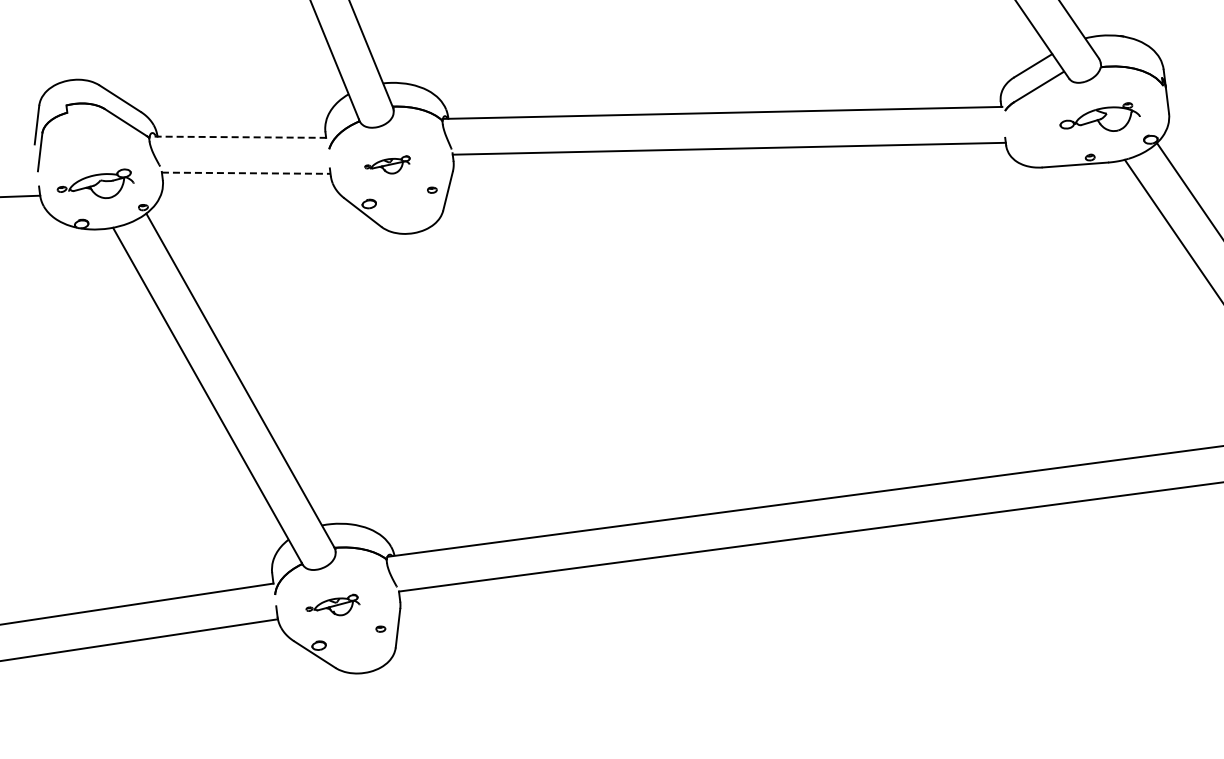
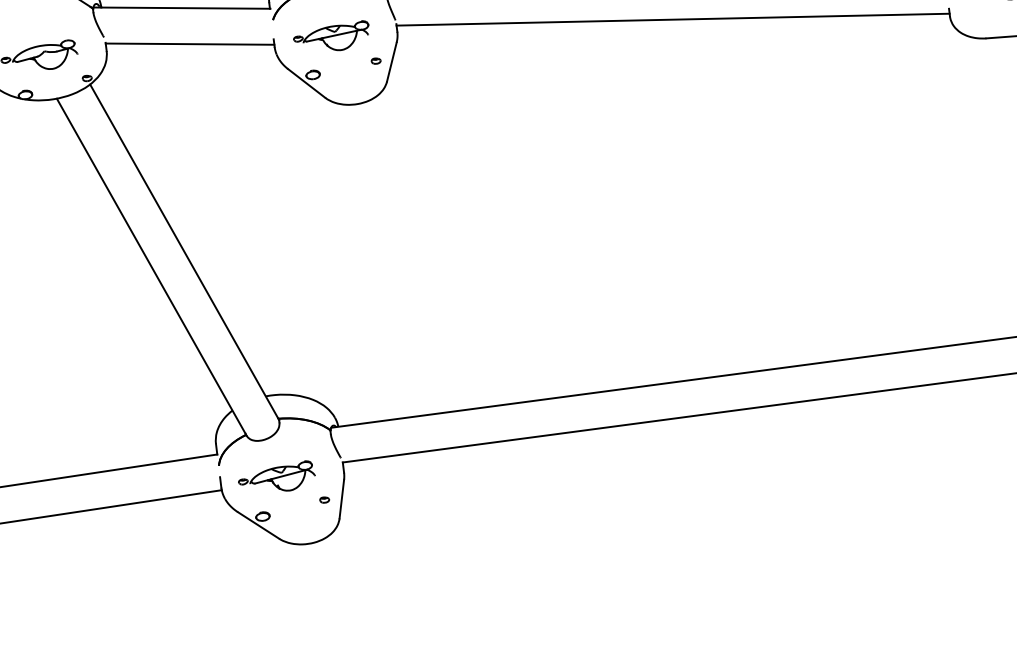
line: (237, 137) -> (181, 8), dashed -> solid
part: (387, 164) -> (331, 35), size x1.67
line: (246, 173) -> (190, 44), dashed -> solid
part: (332, 604) -> (276, 475), size x1.43

